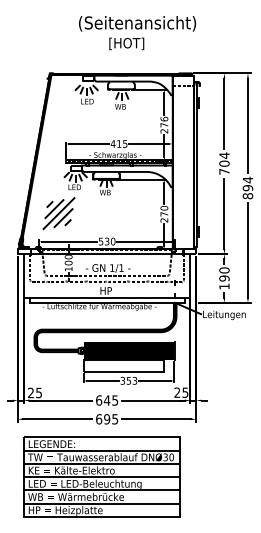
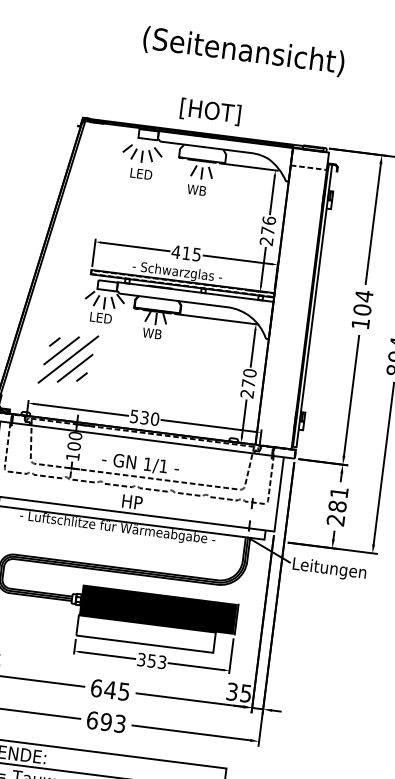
text: (126, 43) -> (210, 111), moved
text: (224, 171) -> (360, 323), 704 -> 104
text: (224, 278) -> (337, 506), 190 -> 281
text: (177, 392) -> (232, 691), 25 -> 35
text: (114, 418) -> (119, 722), 695 -> 693

